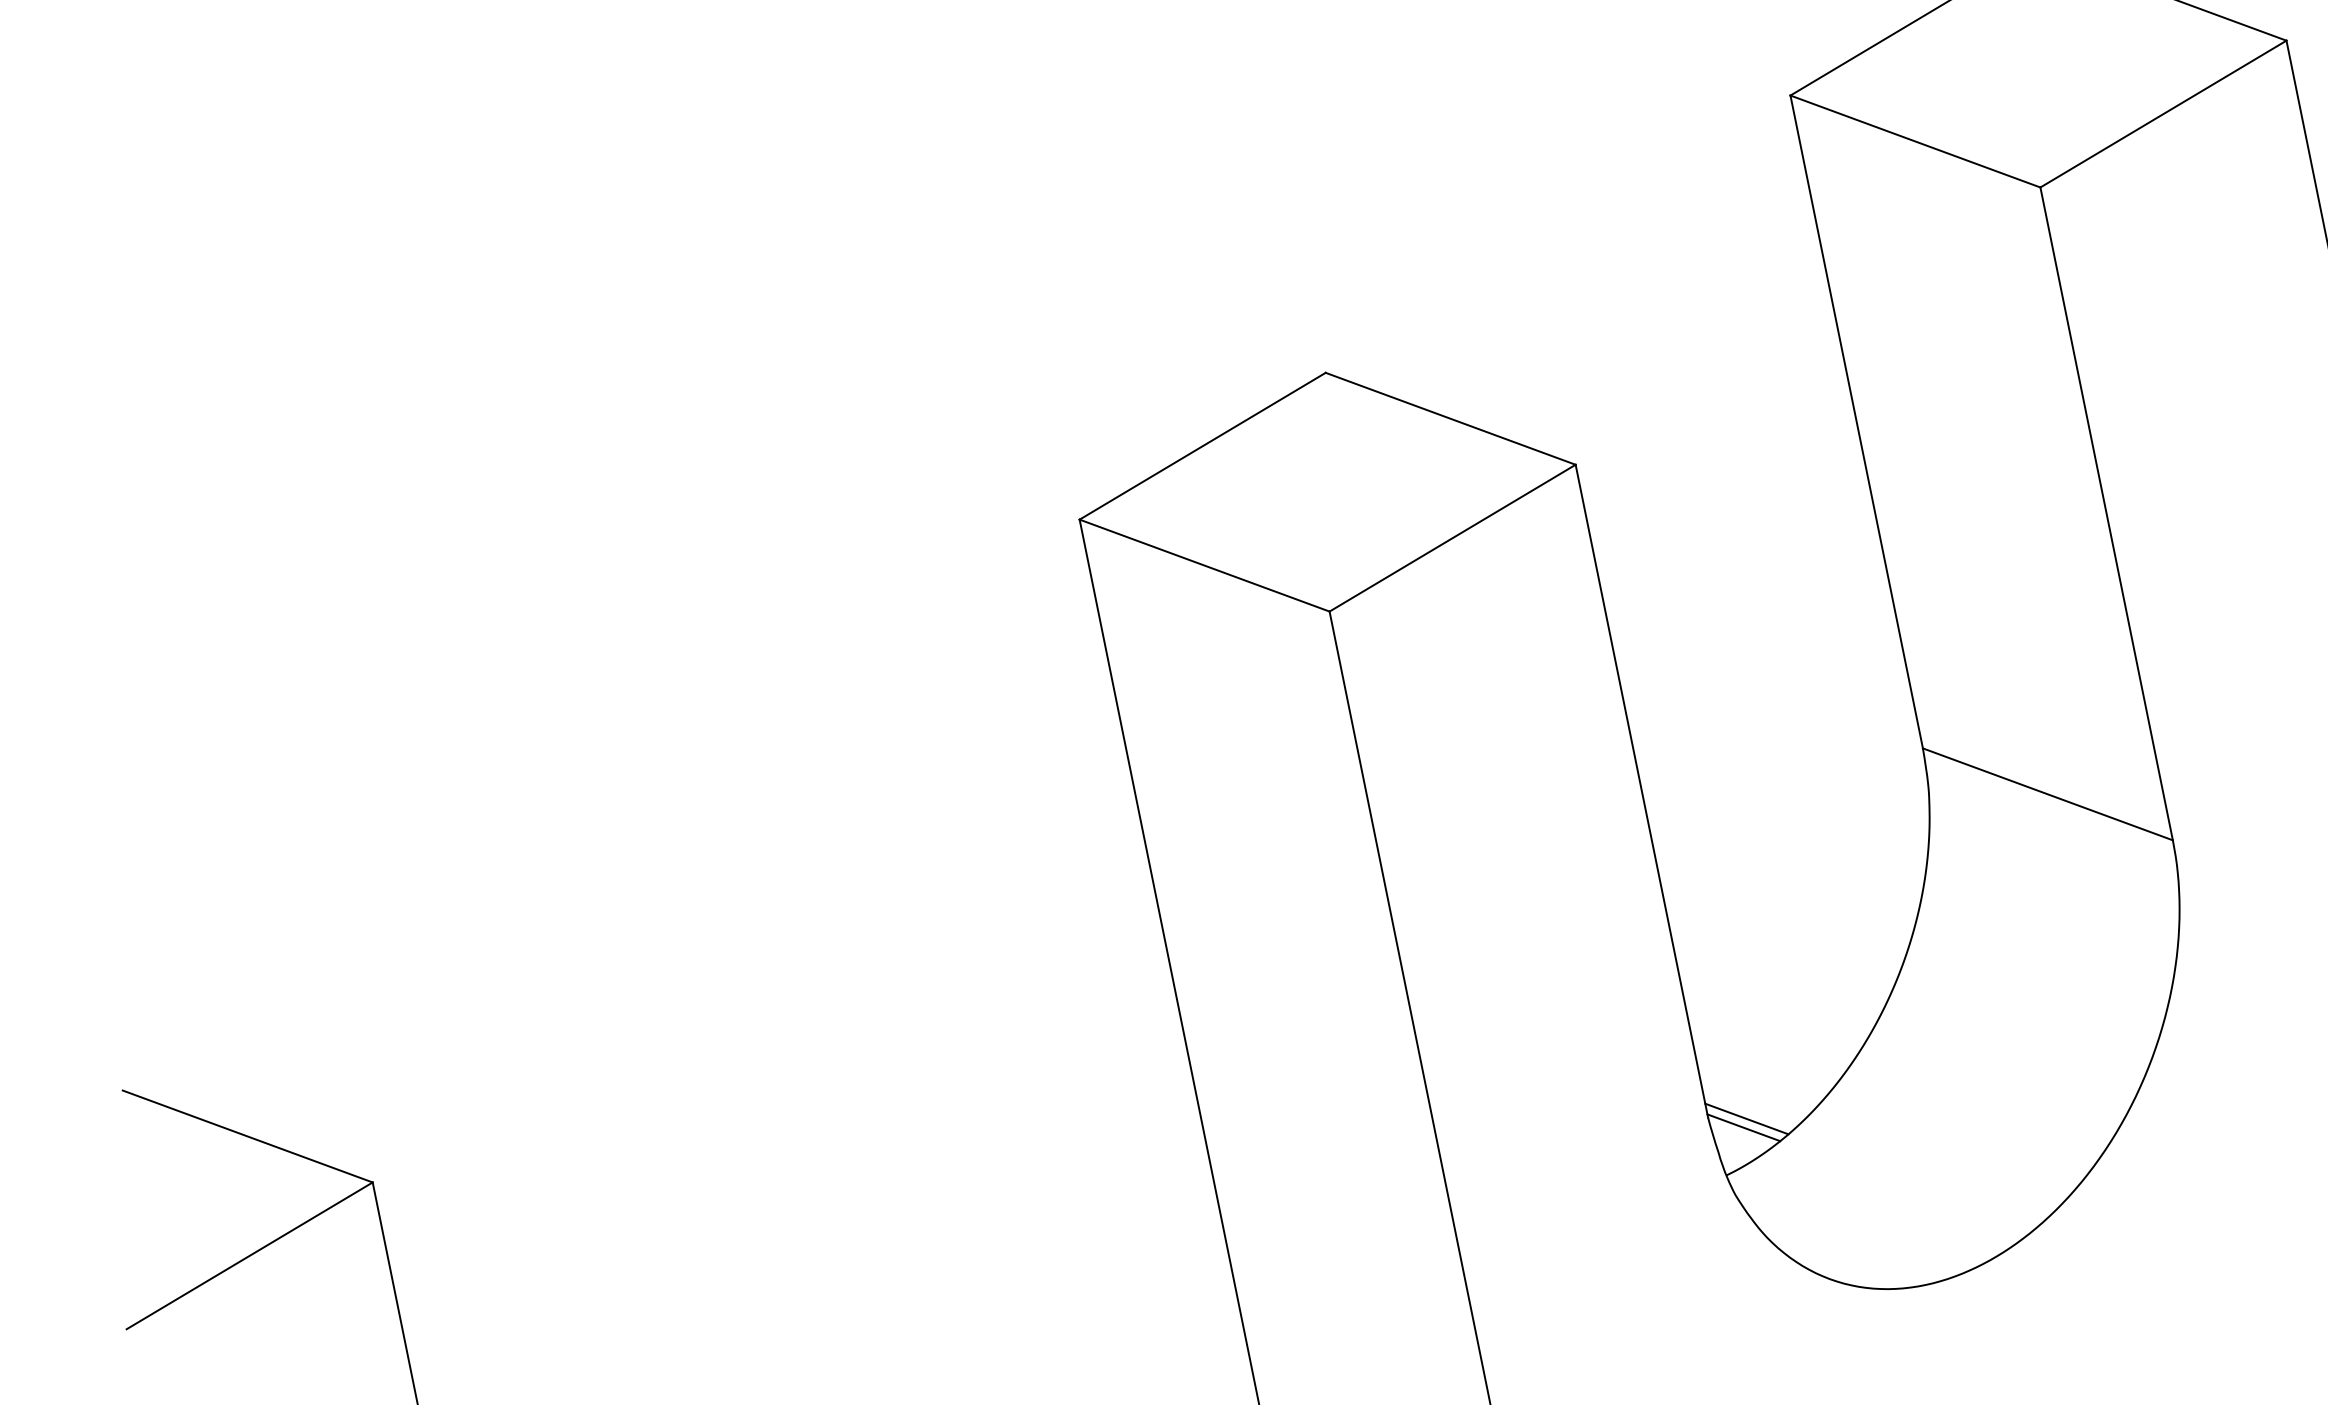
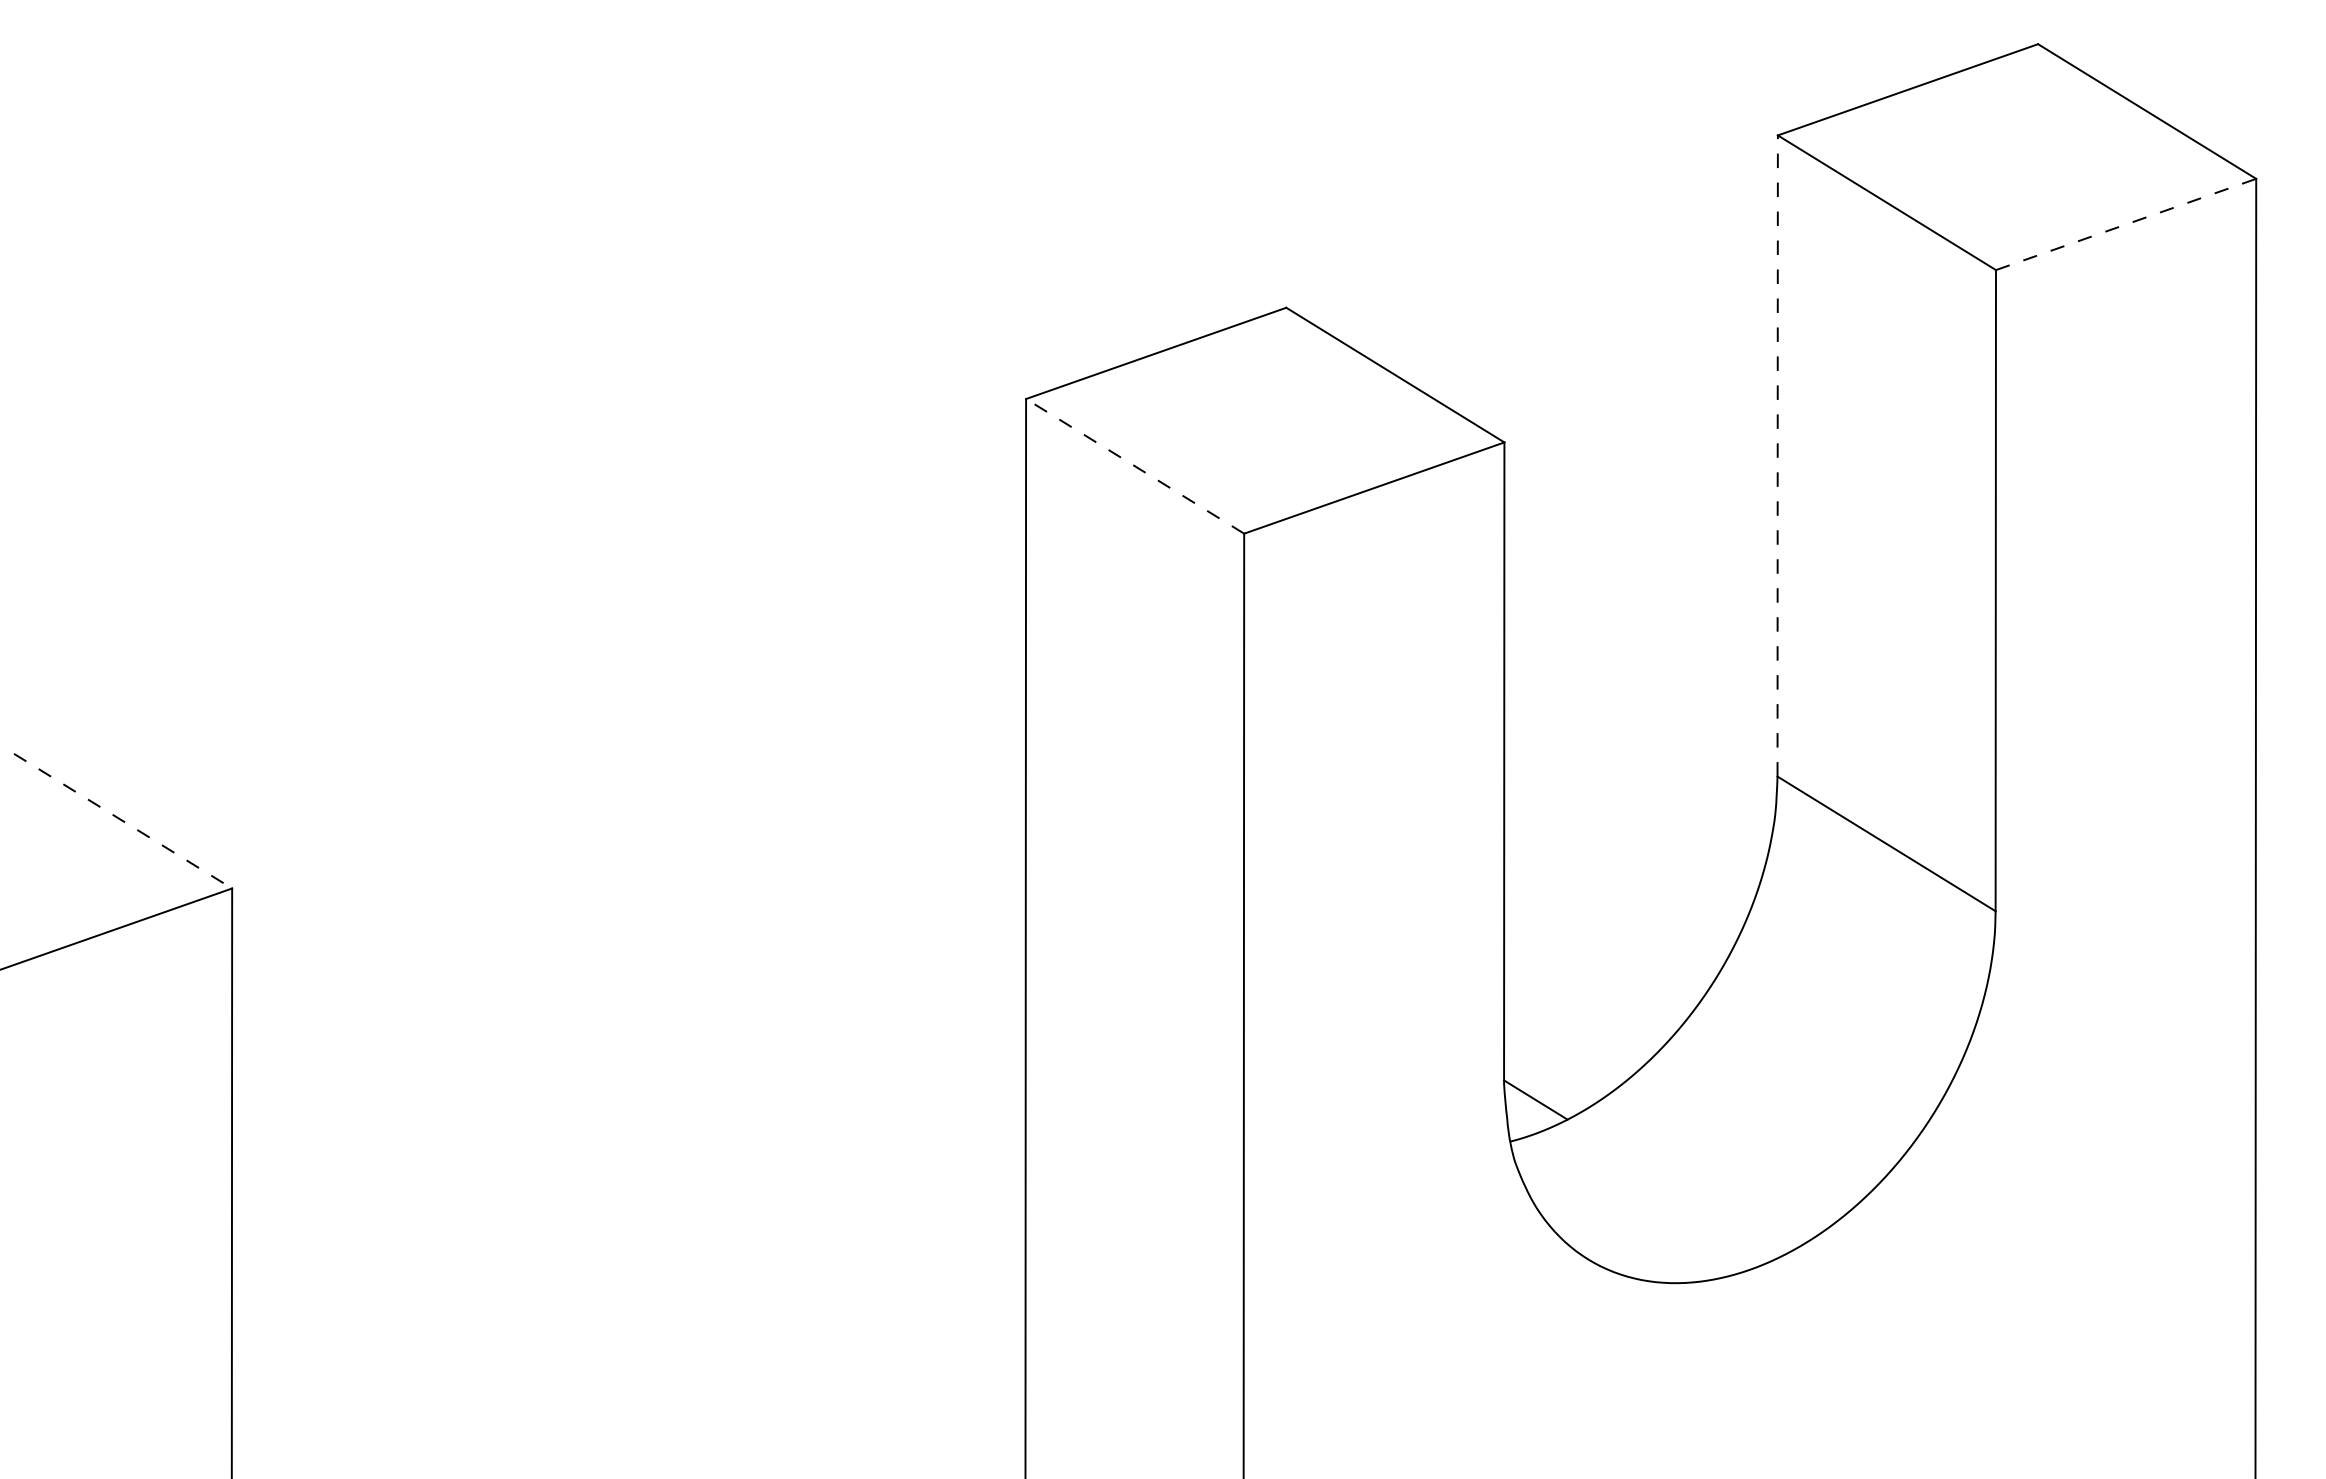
line: (2163, 114) -> (2126, 224), solid -> dashed
line: (1856, 422) -> (1777, 456), solid -> dashed
line: (1204, 565) -> (1134, 466), solid -> dashed
line: (1746, 1118) -> (1540, 1091), removed
line: (248, 1136) -> (123, 821), solid -> dashed

